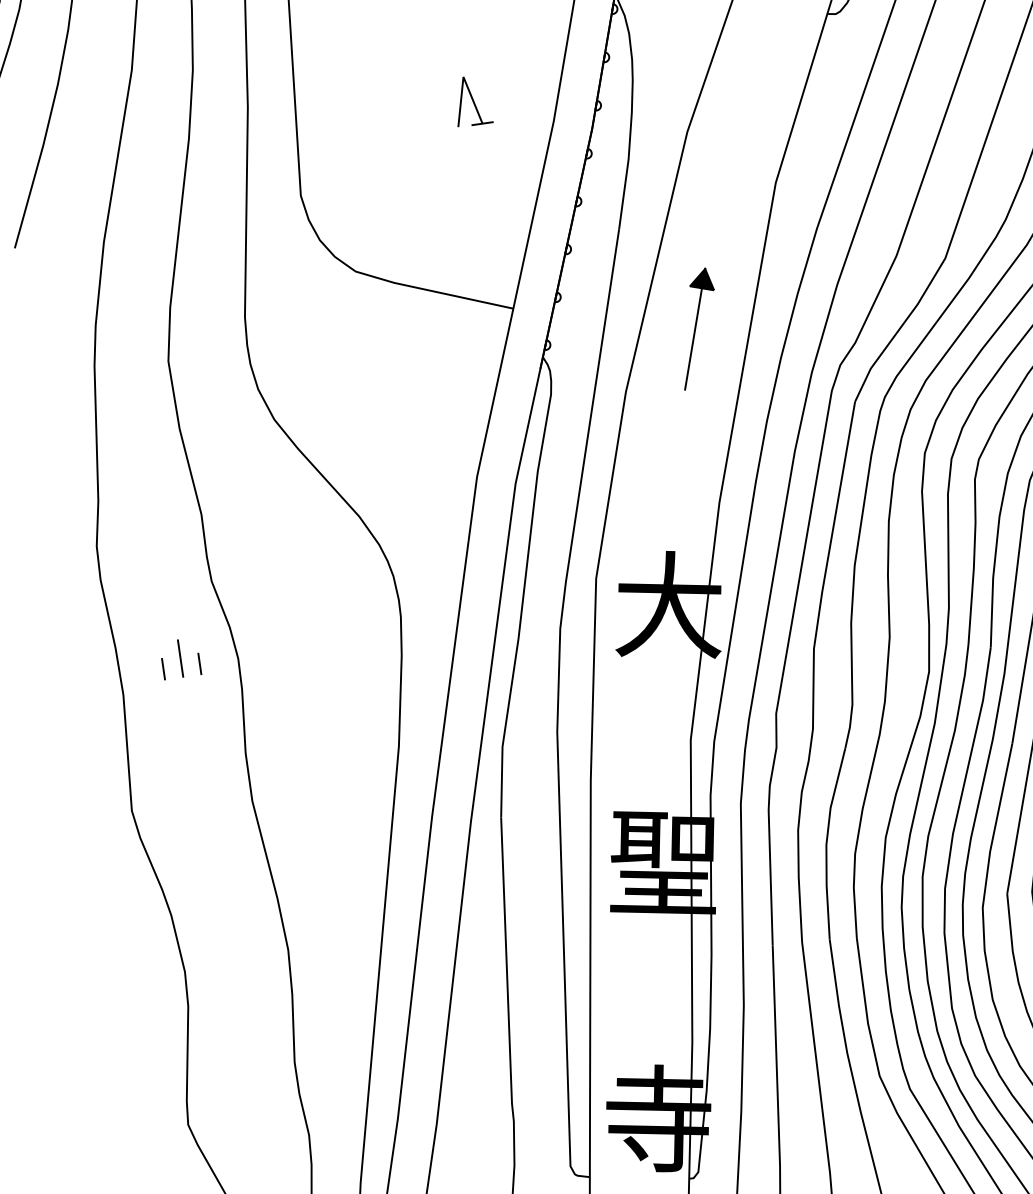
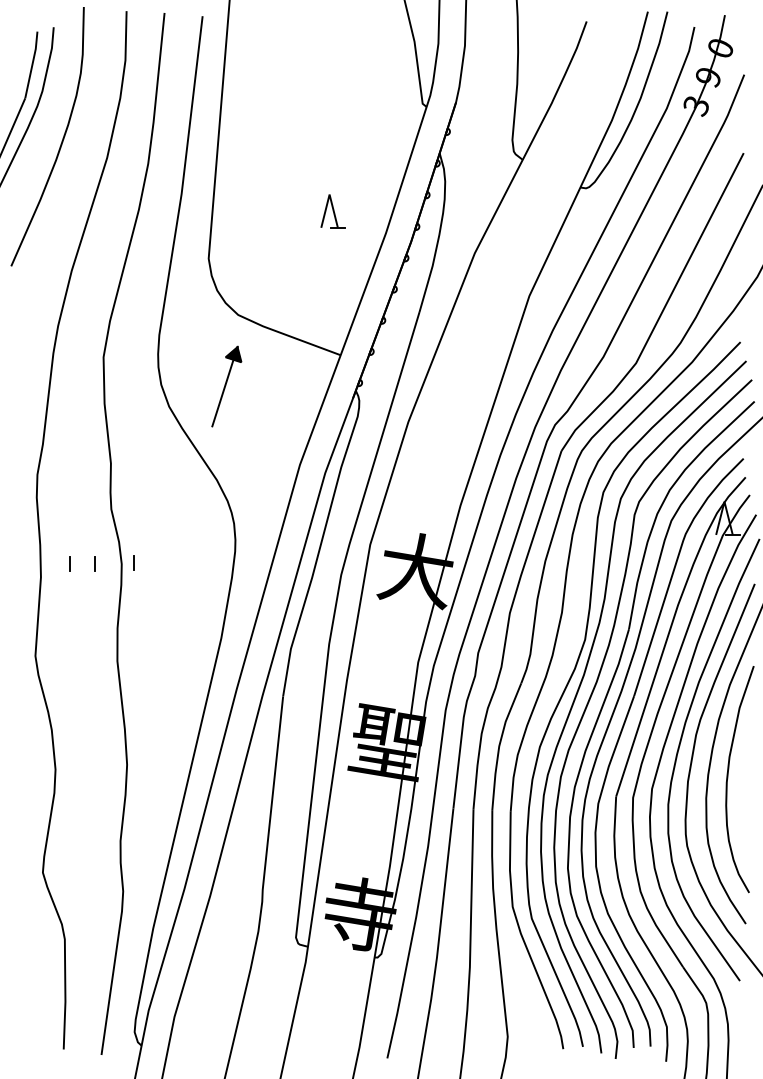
part: (697, 328) -> (226, 386), moved
line: (255, 654) -> (133, 562), added
line: (179, 657) -> (82, 557), removed

